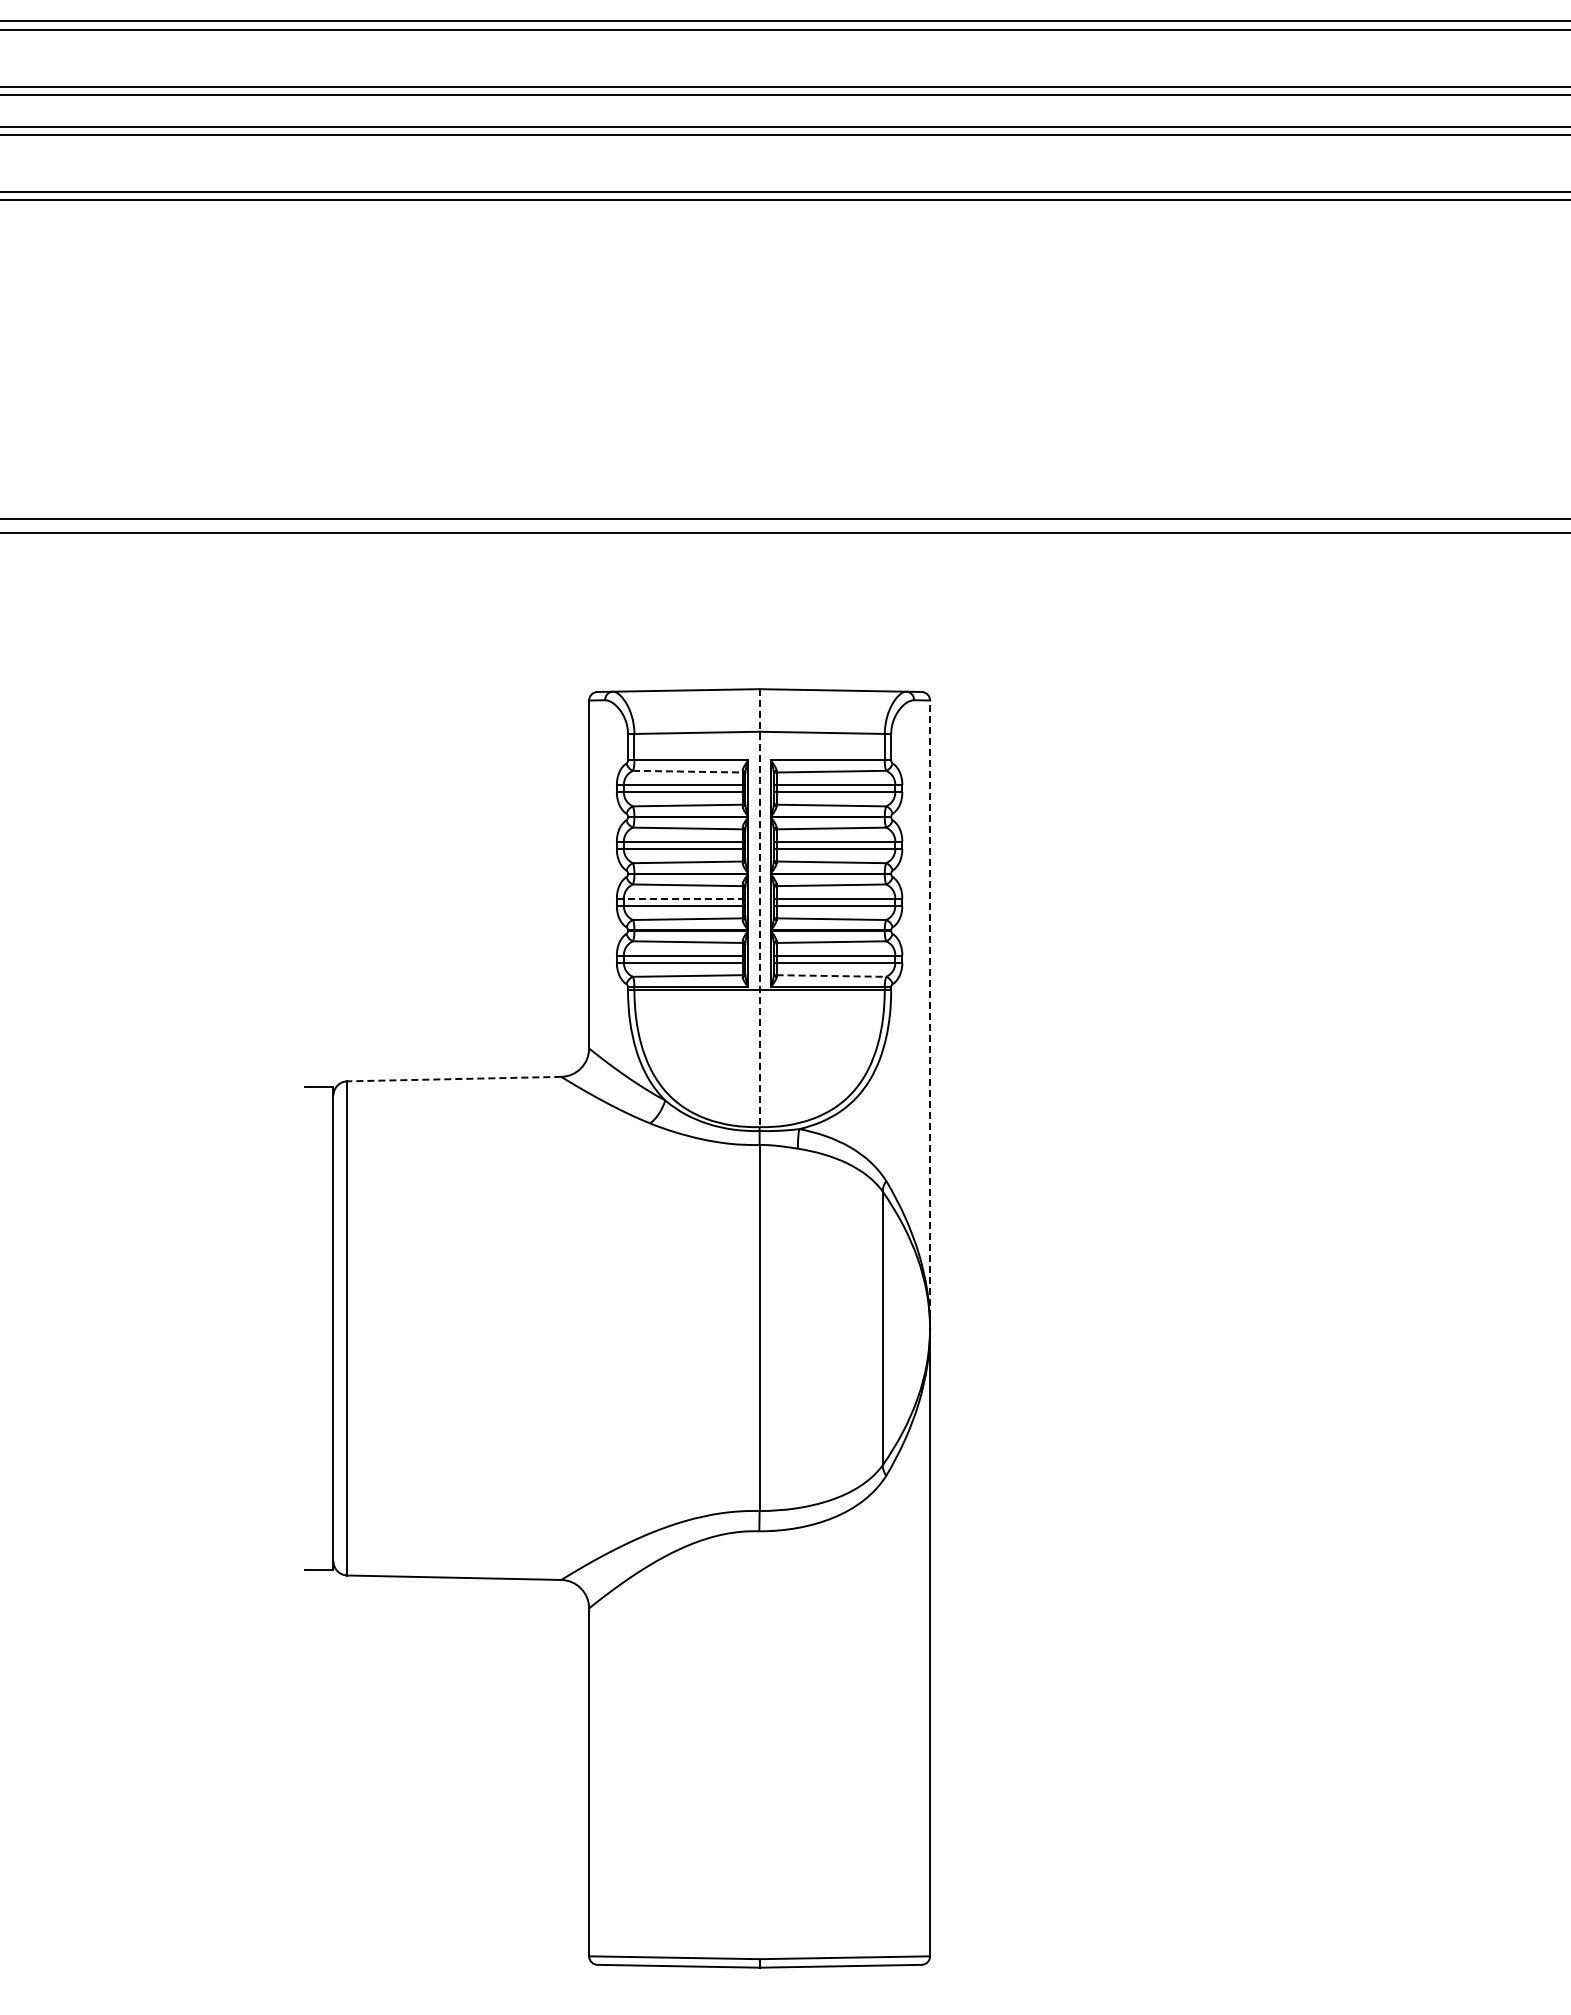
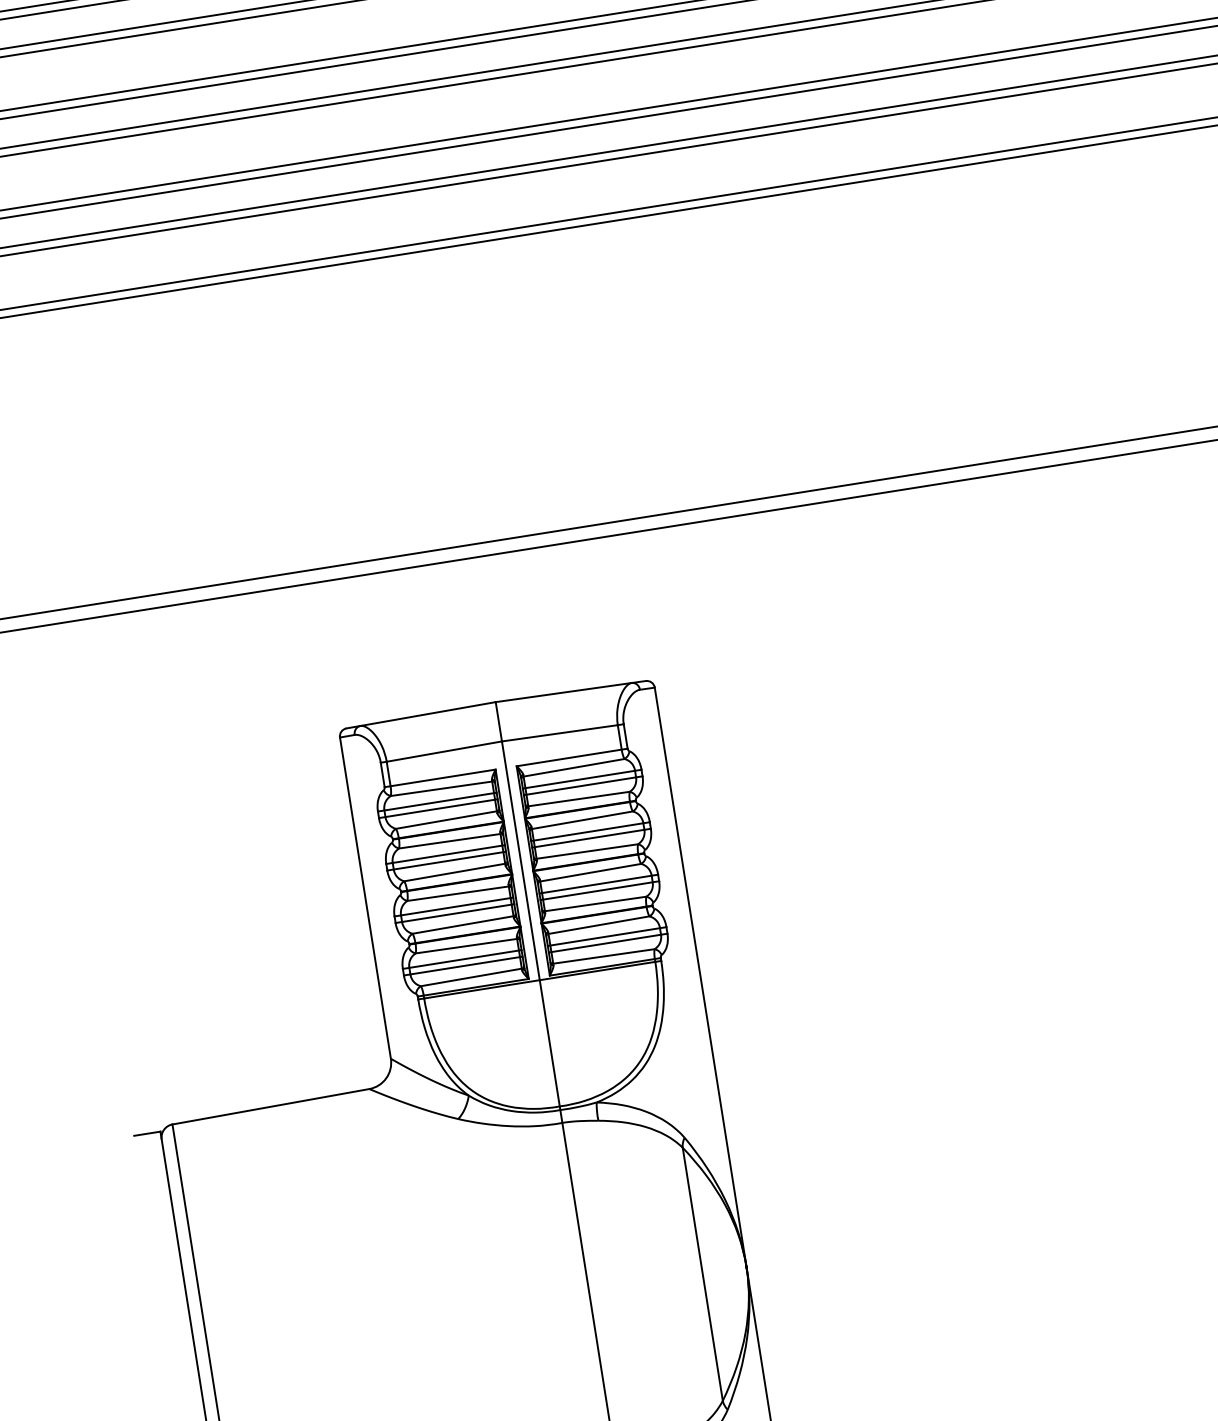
line: (687, 771) -> (441, 788), dashed -> solid
line: (681, 898) -> (454, 906), dashed -> solid
line: (759, 908) -> (527, 904), dashed -> solid
line: (831, 976) -> (604, 956), dashed -> solid
line: (930, 1014) -> (701, 977), dashed -> solid
line: (453, 1079) -> (270, 1107), dashed -> solid

